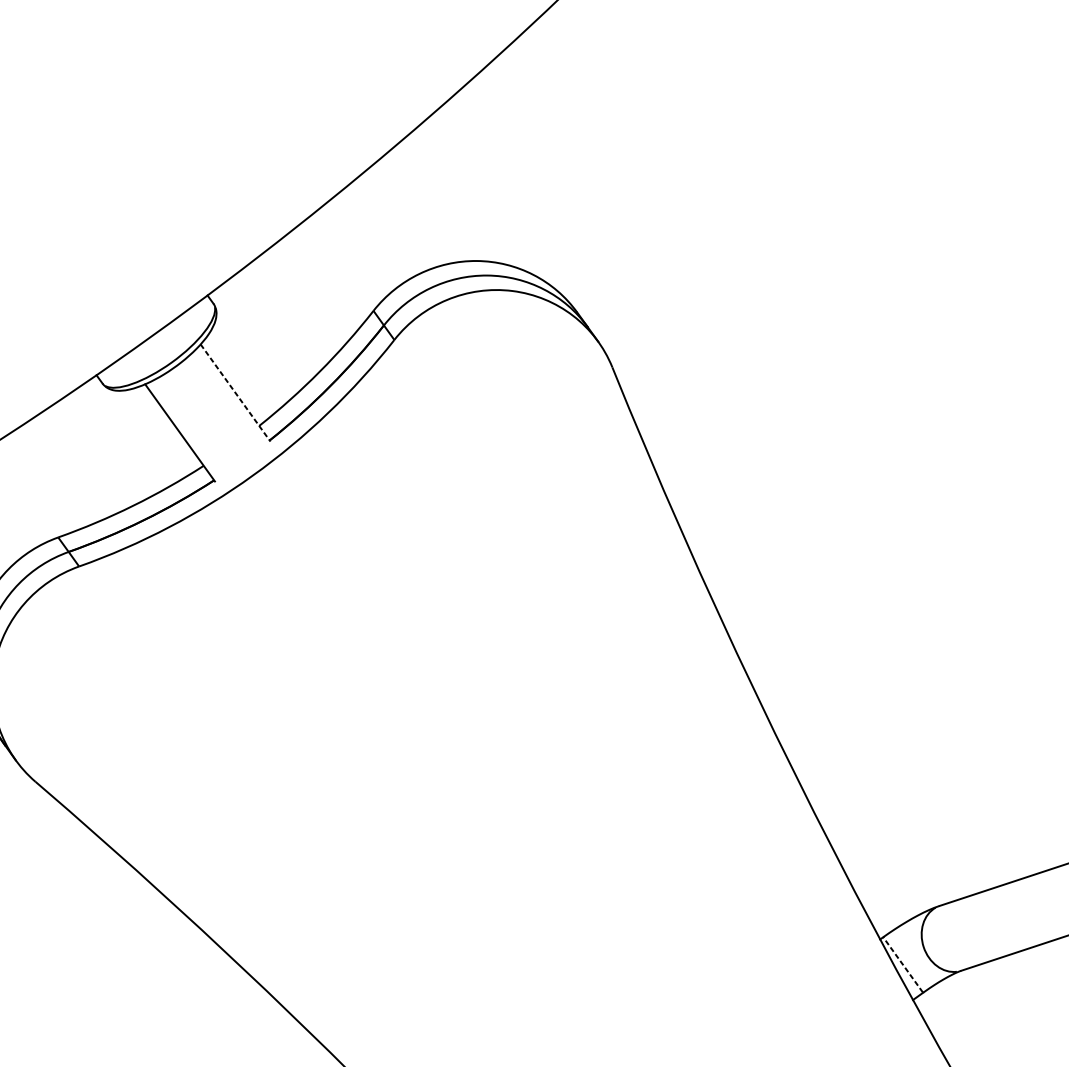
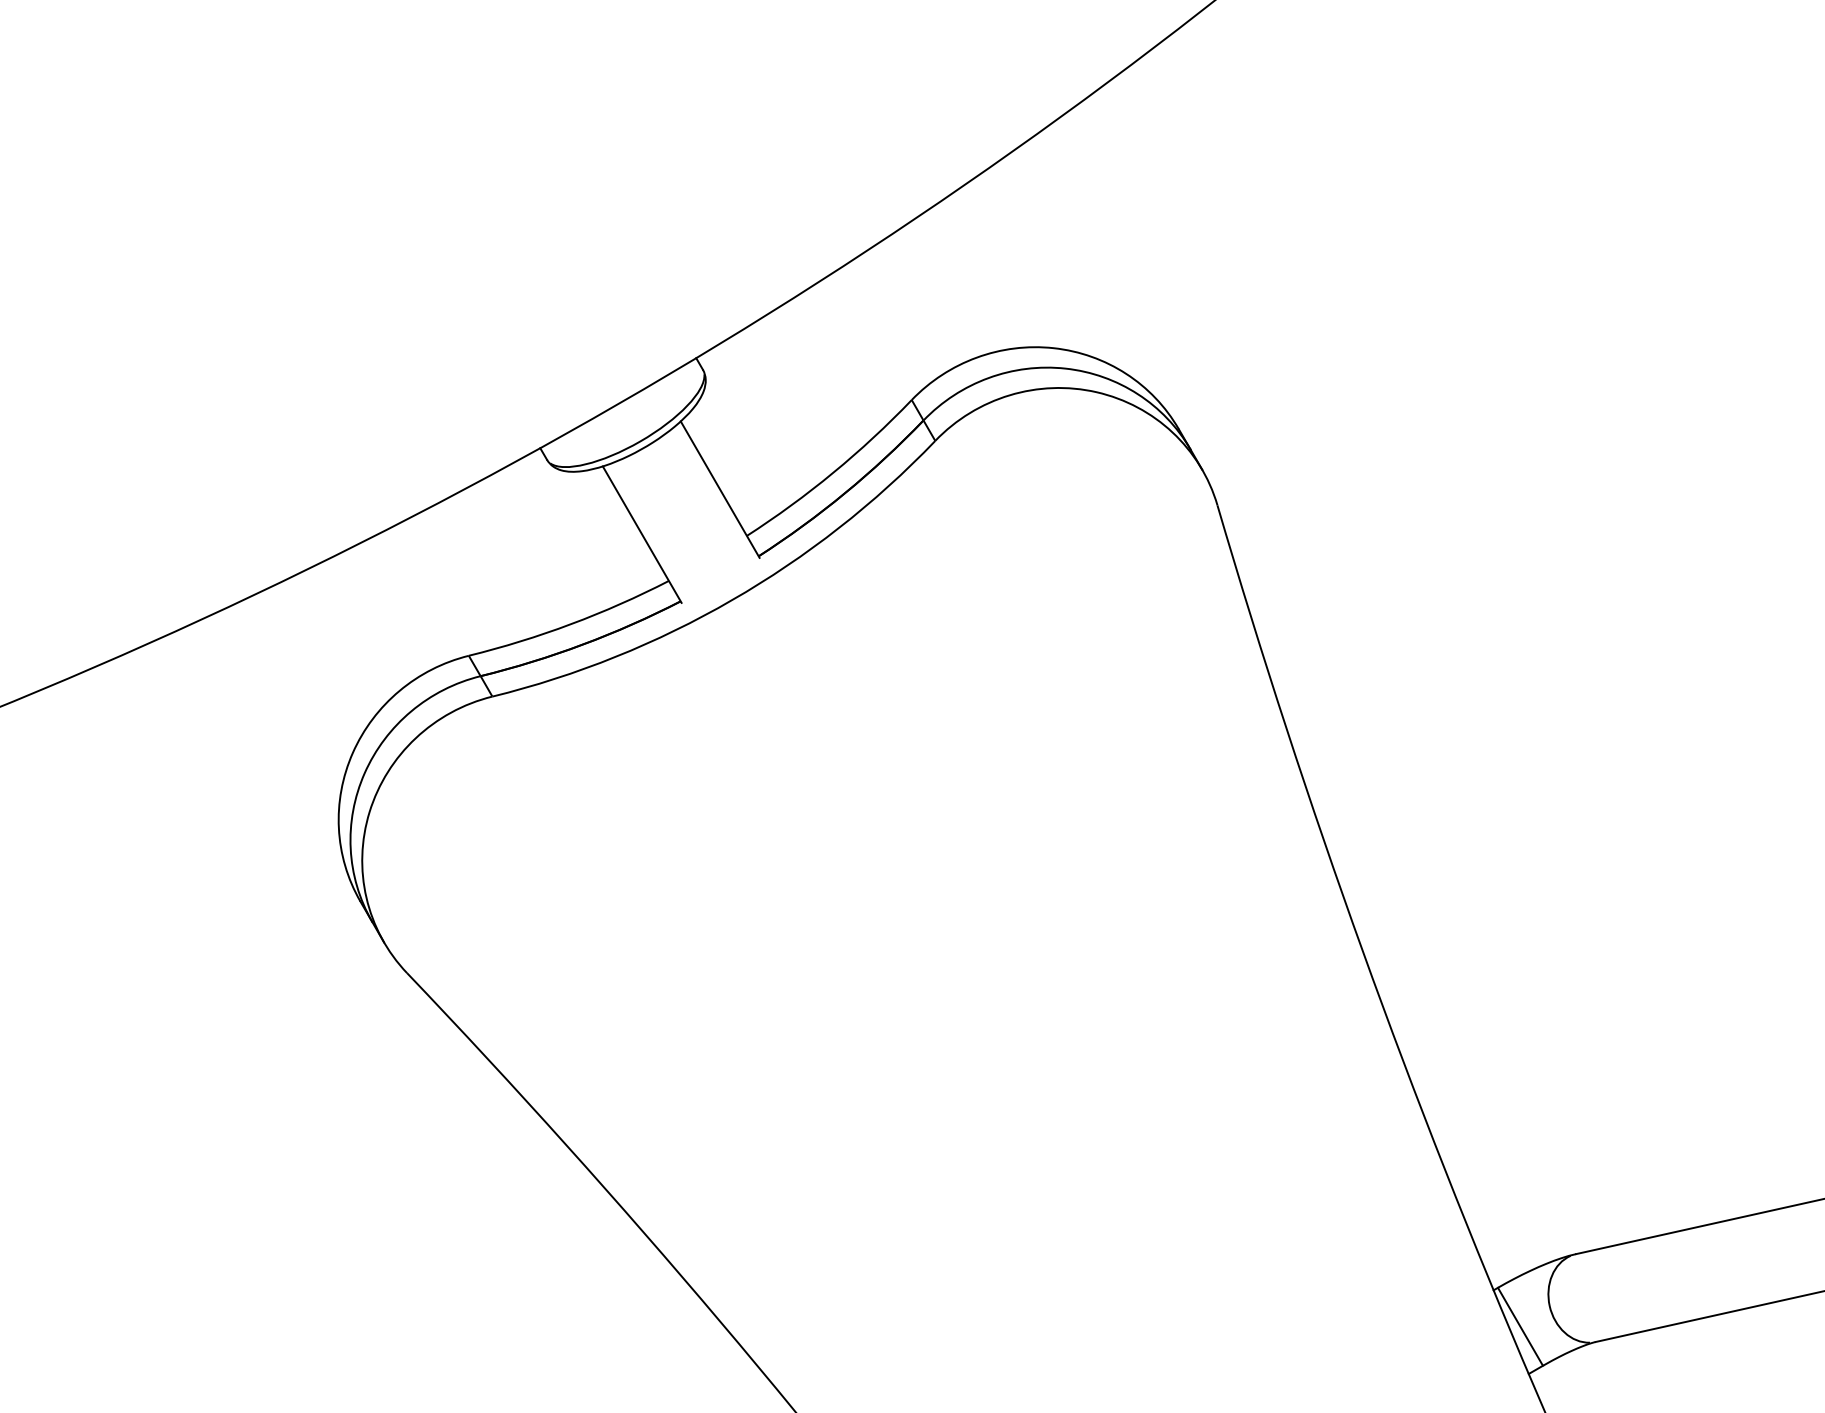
line: (235, 392) -> (720, 489), dashed -> solid
line: (903, 964) -> (1520, 1326), dashed -> solid

